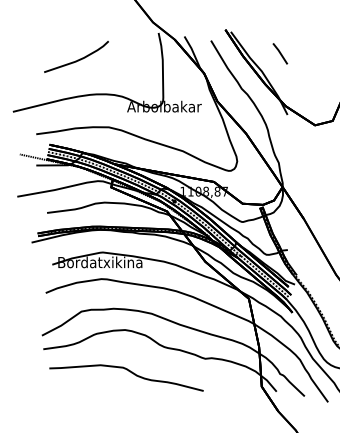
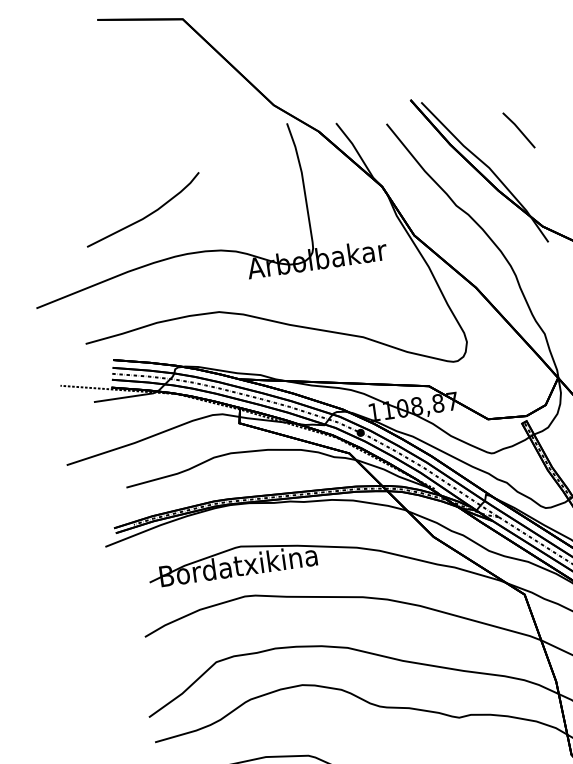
curve: (77, 59) -> (145, 214), moved

